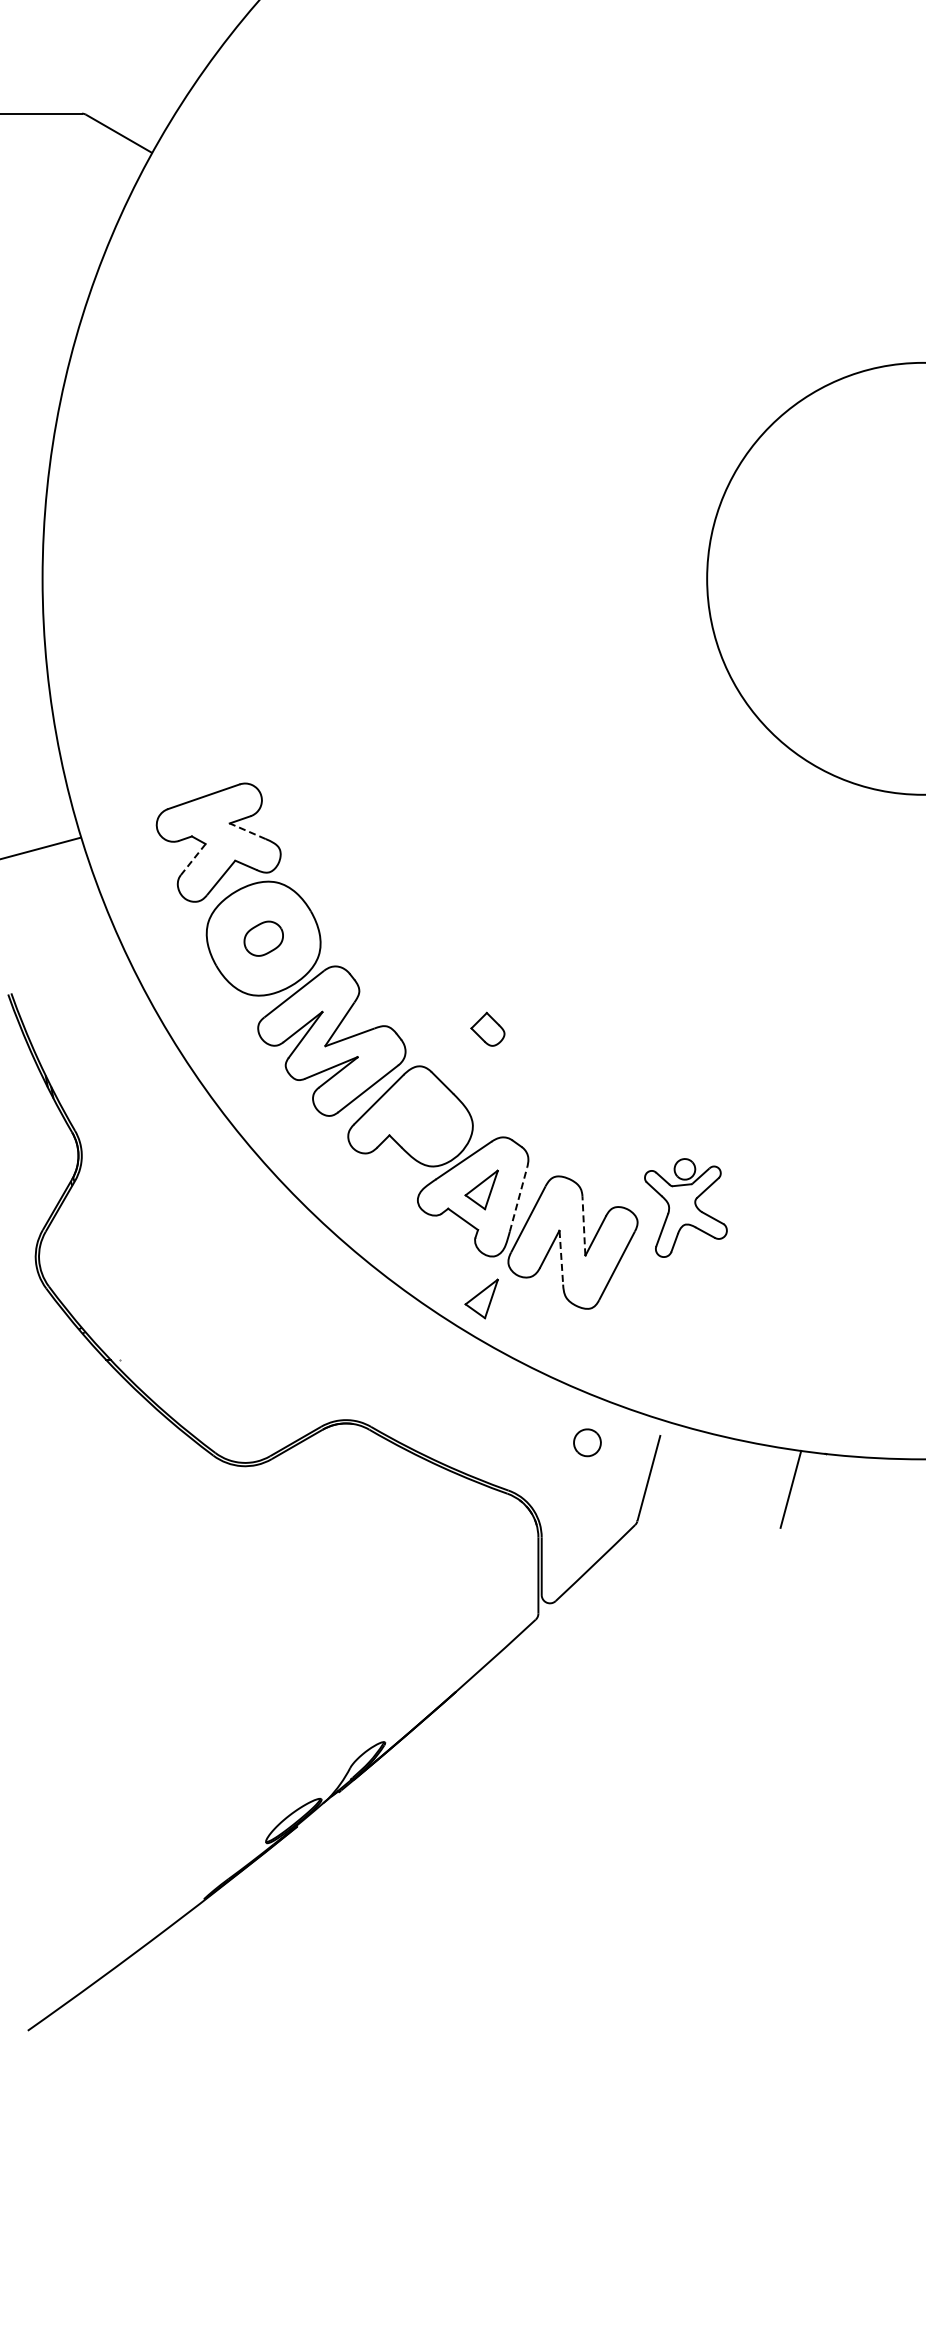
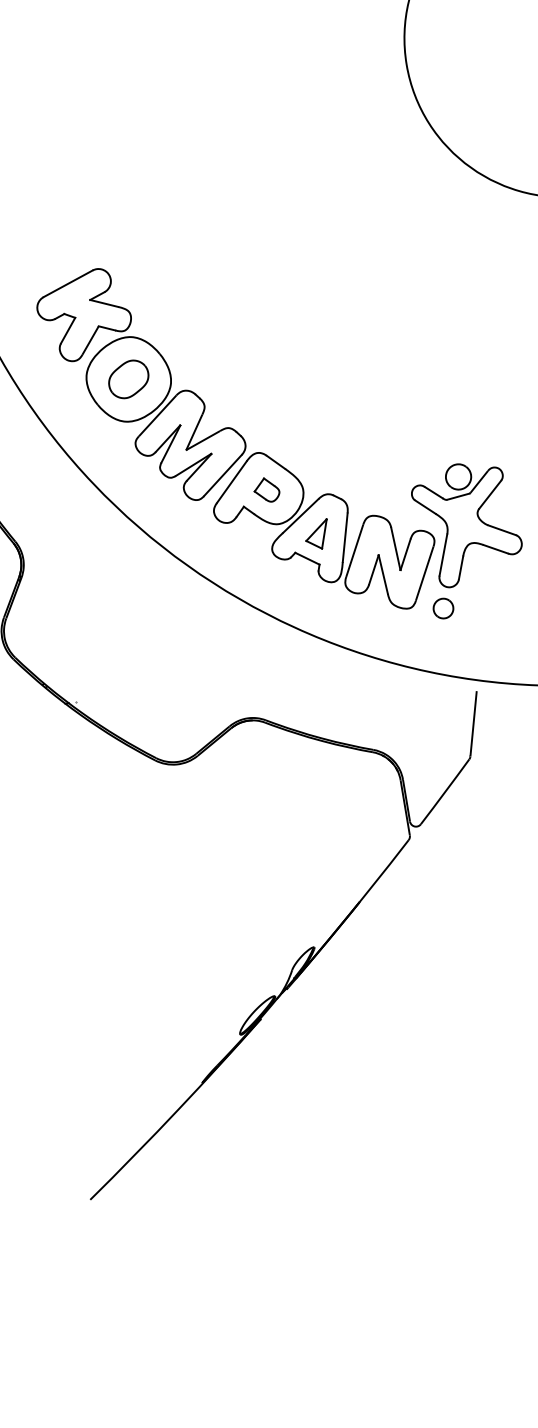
line: (247, 831) -> (104, 303), dashed -> solid
line: (193, 859) -> (68, 330), dashed -> solid
part: (263, 938) -> (128, 379), size x1.43
part: (487, 1028) -> (266, 489), moved
line: (518, 1199) -> (345, 537), dashed -> solid
part: (685, 1207) -> (467, 523), size x1.67
line: (583, 1225) -> (395, 548), dashed -> solid
line: (561, 1257) -> (383, 574), dashed -> solid
part: (481, 1298) -> (330, 613), removed
part: (587, 1442) -> (443, 608), moved

